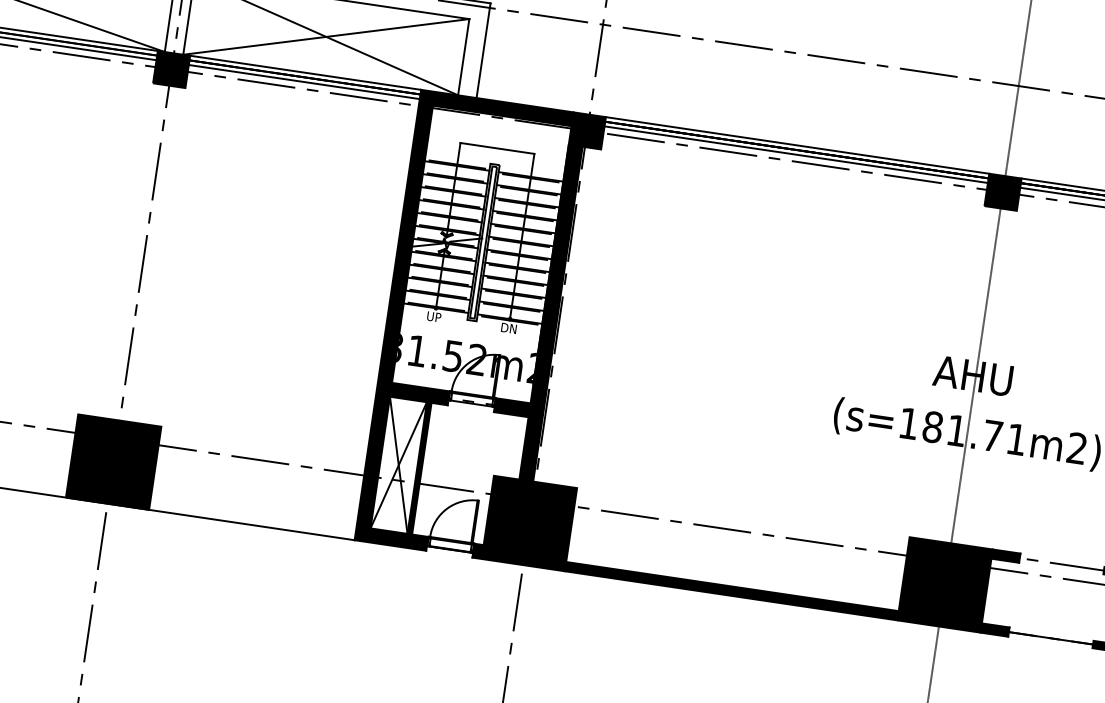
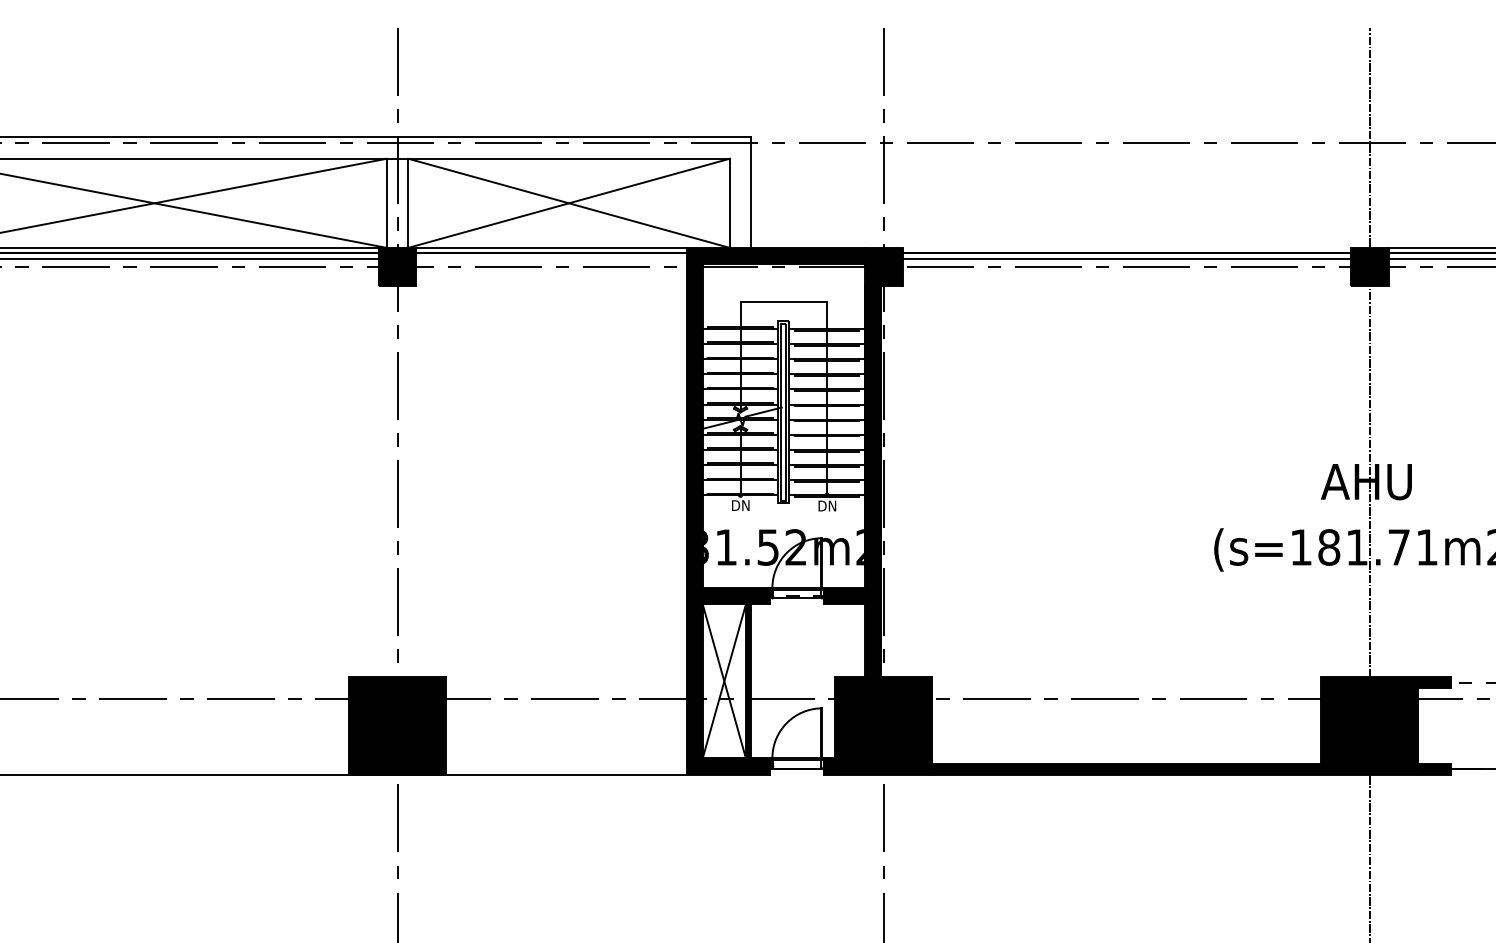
line: (304, 81) -> (551, 258), removed
line: (797, 145) -> (1126, 247), removed
text: (434, 316) -> (740, 505), UP -> DN

